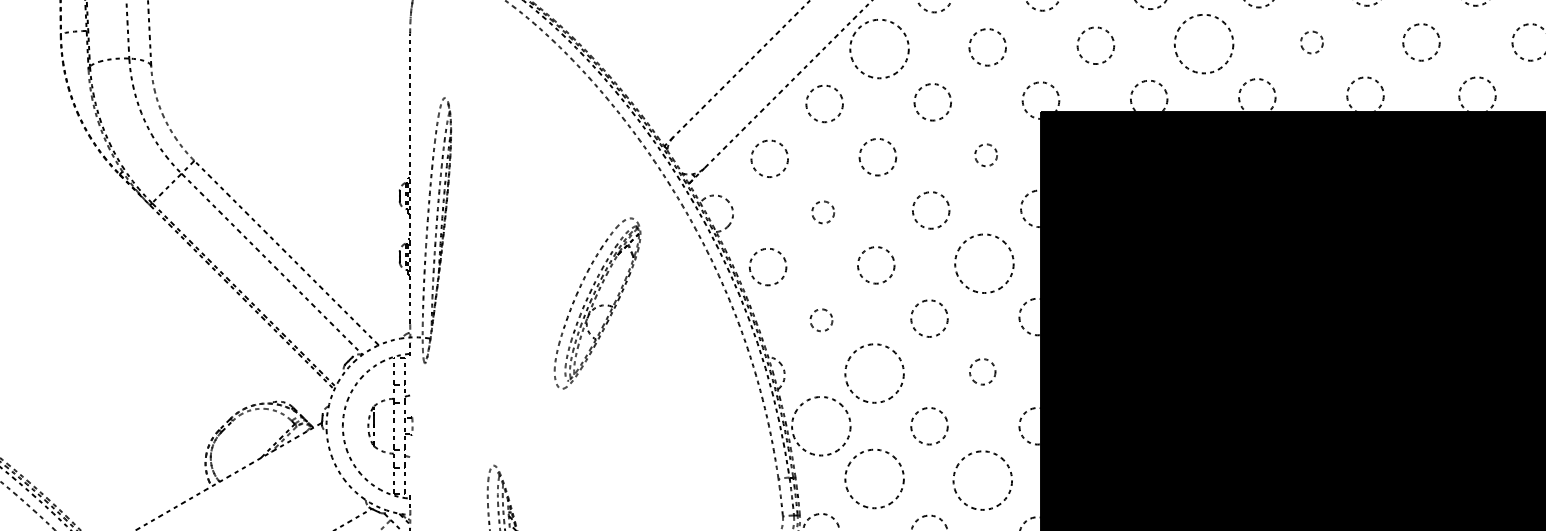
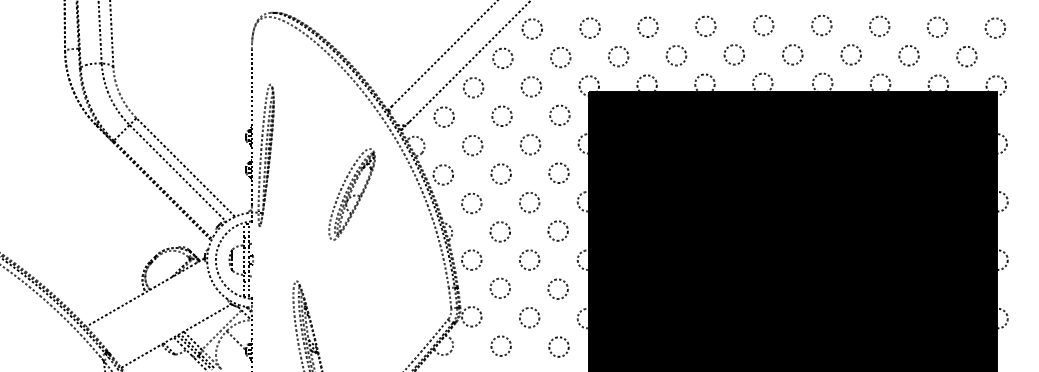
circle: (1310, 41) -> (733, 54), size x1.67
circle: (1204, 43) -> (676, 55), size x0.62
circle: (878, 49) -> (502, 58), size x0.62
circle: (985, 153) -> (559, 114), size x1.67
circle: (822, 211) -> (472, 145), size x1.67
circle: (983, 264) -> (558, 173), size x0.62
circle: (820, 320) -> (471, 203), size x1.67
circle: (981, 370) -> (557, 230), size x1.43
circle: (875, 372) -> (500, 231), size x0.62
circle: (820, 425) -> (471, 259), size x0.62
circle: (875, 479) -> (500, 288), size x0.62
circle: (981, 479) -> (557, 288), size x0.62

